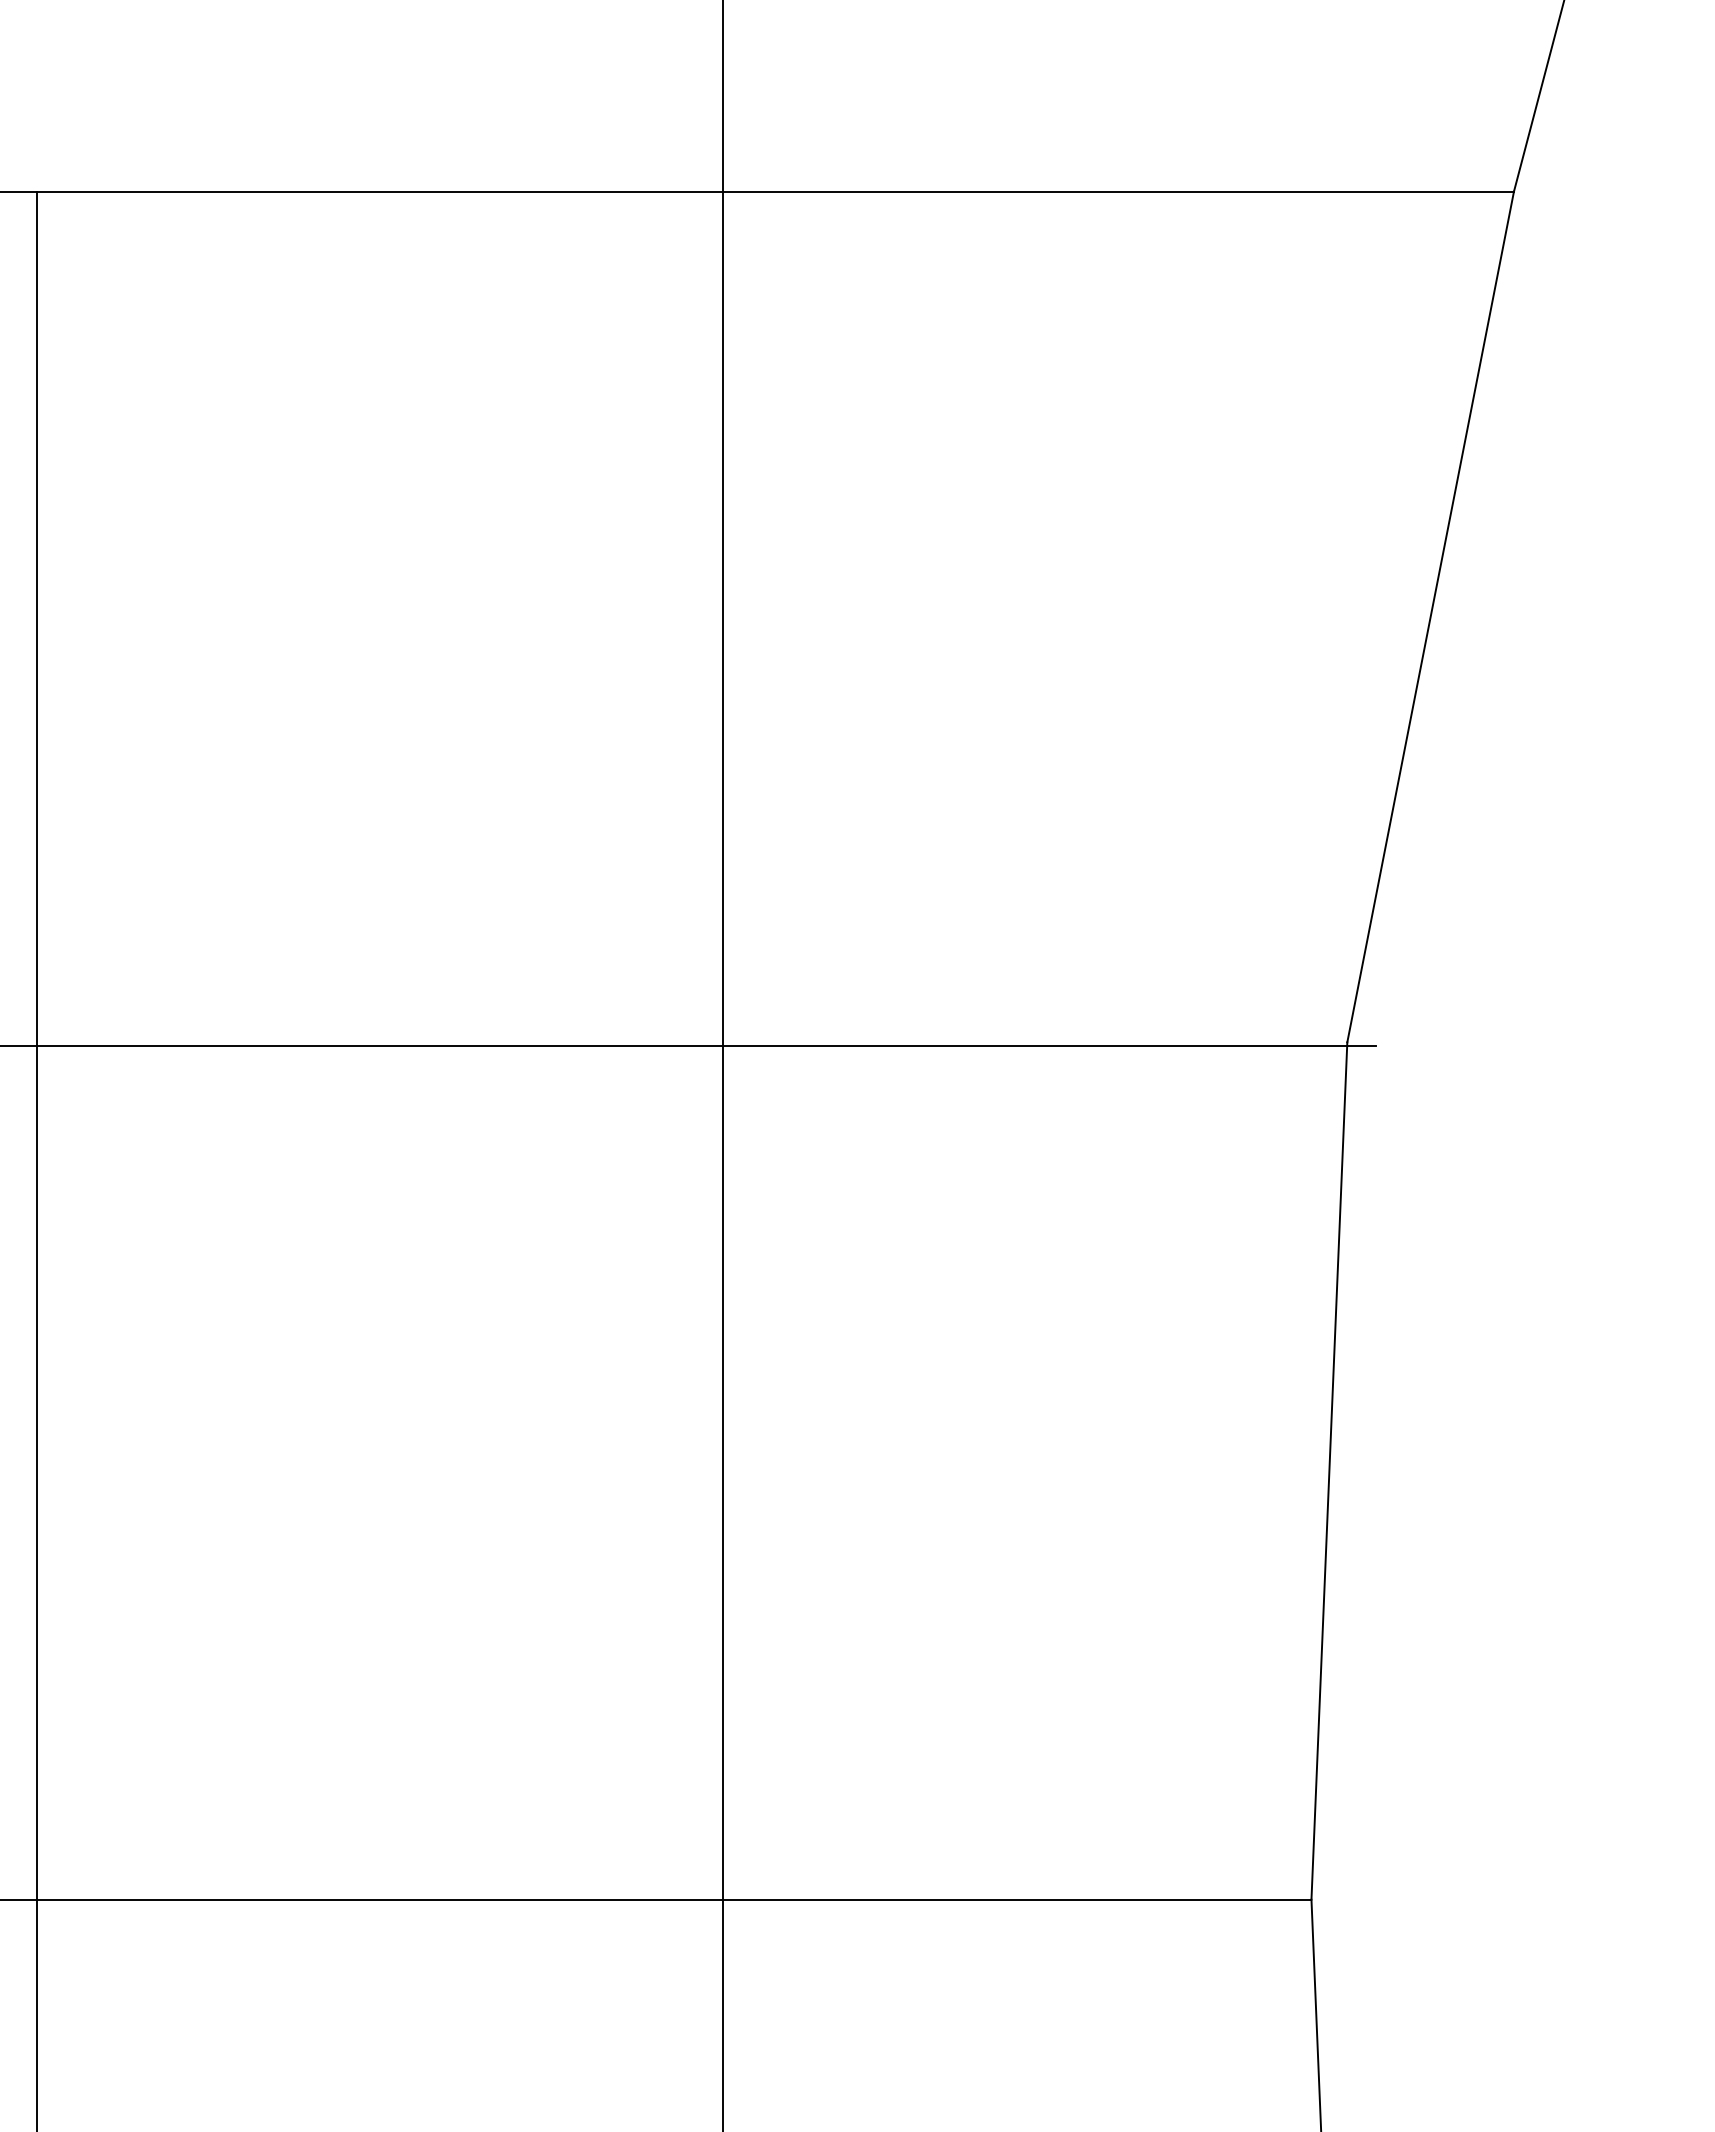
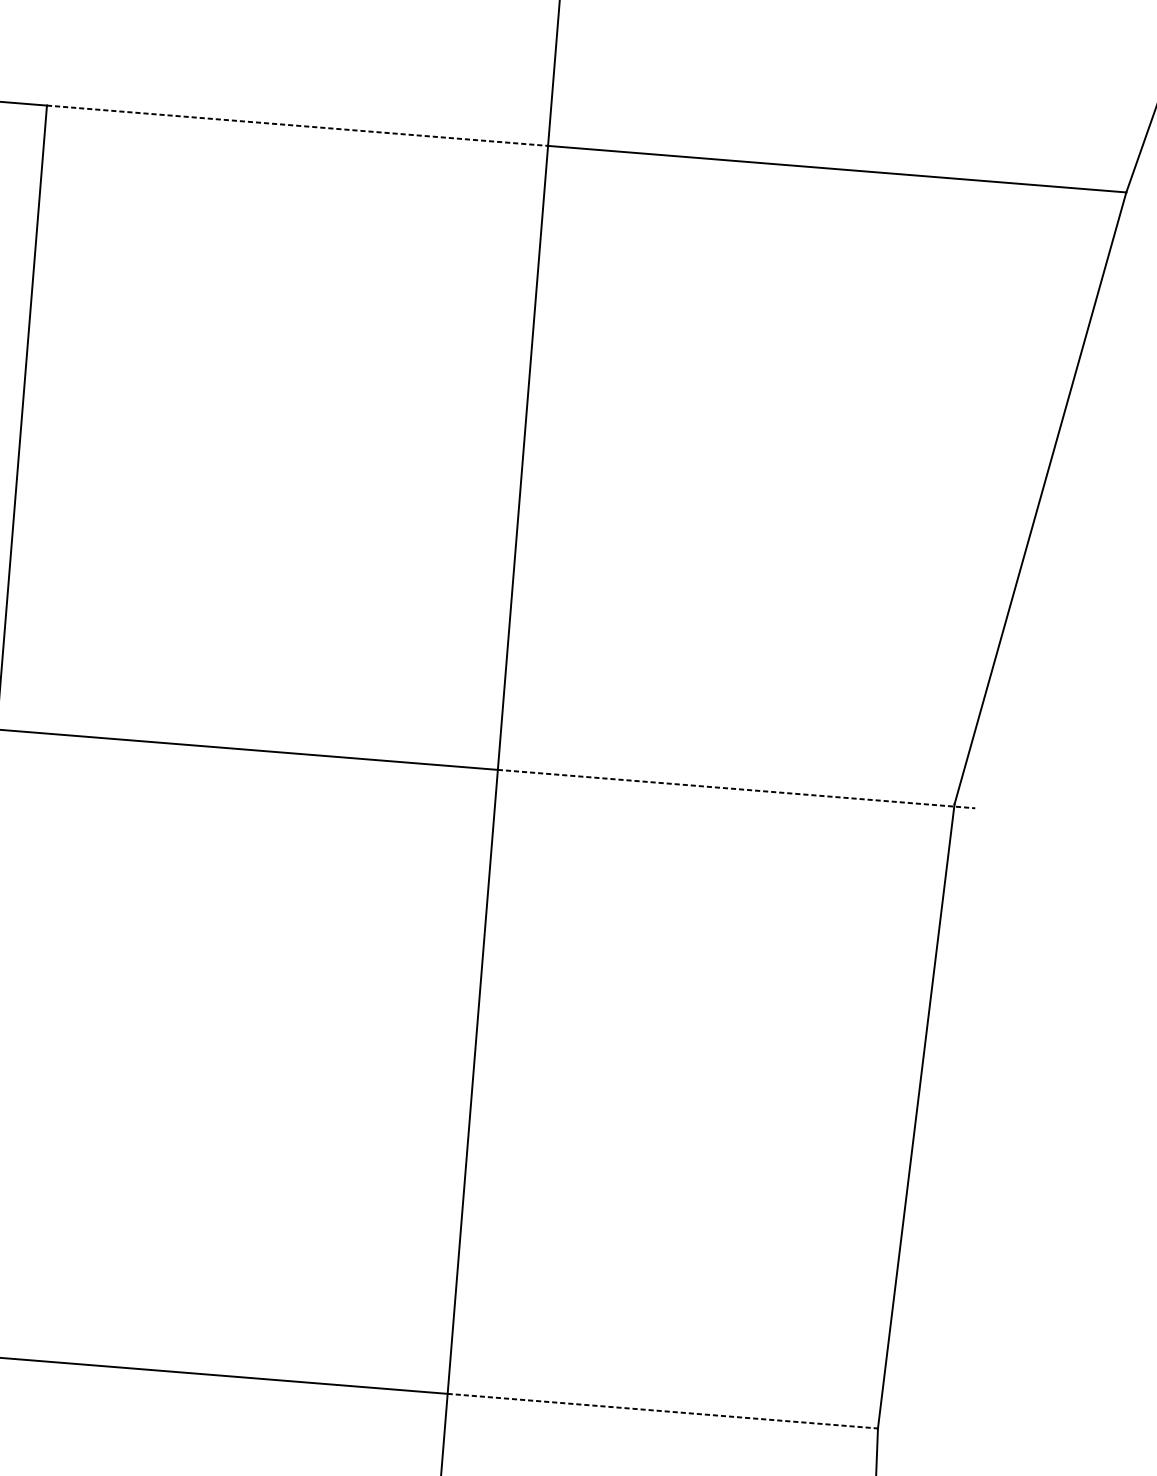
line: (379, 191) -> (297, 125), solid -> dashed
line: (1049, 1045) -> (736, 788), solid -> dashed
line: (1017, 1899) -> (663, 1411), solid -> dashed

